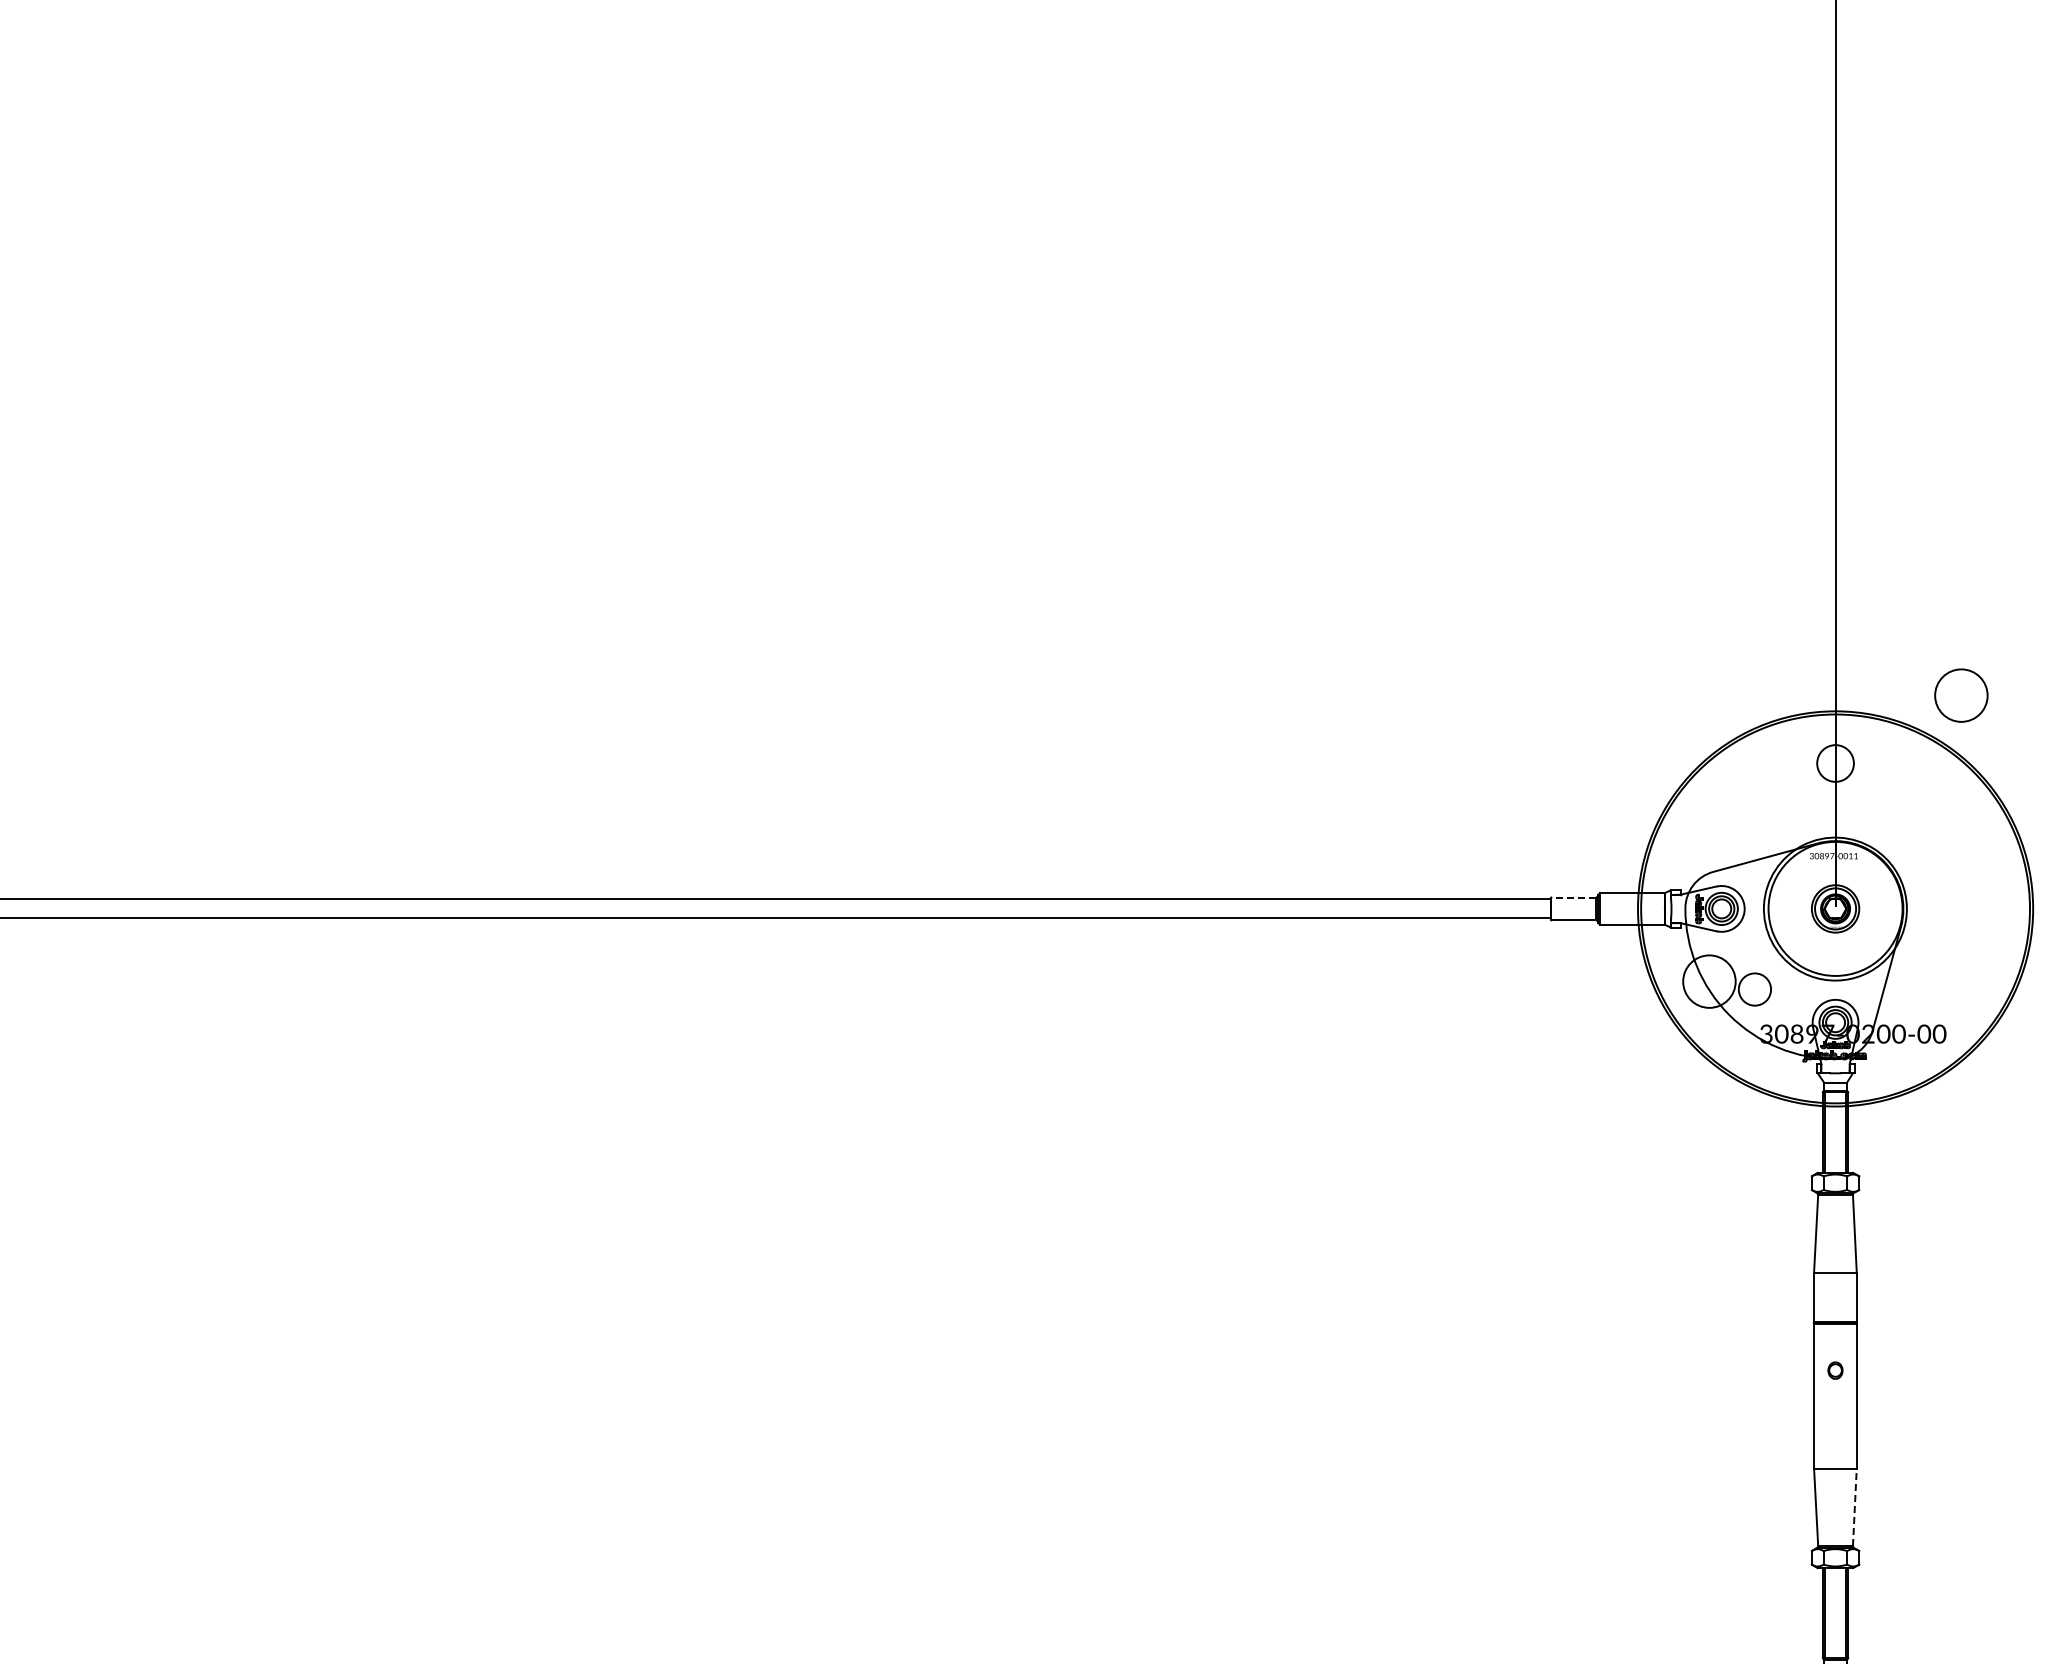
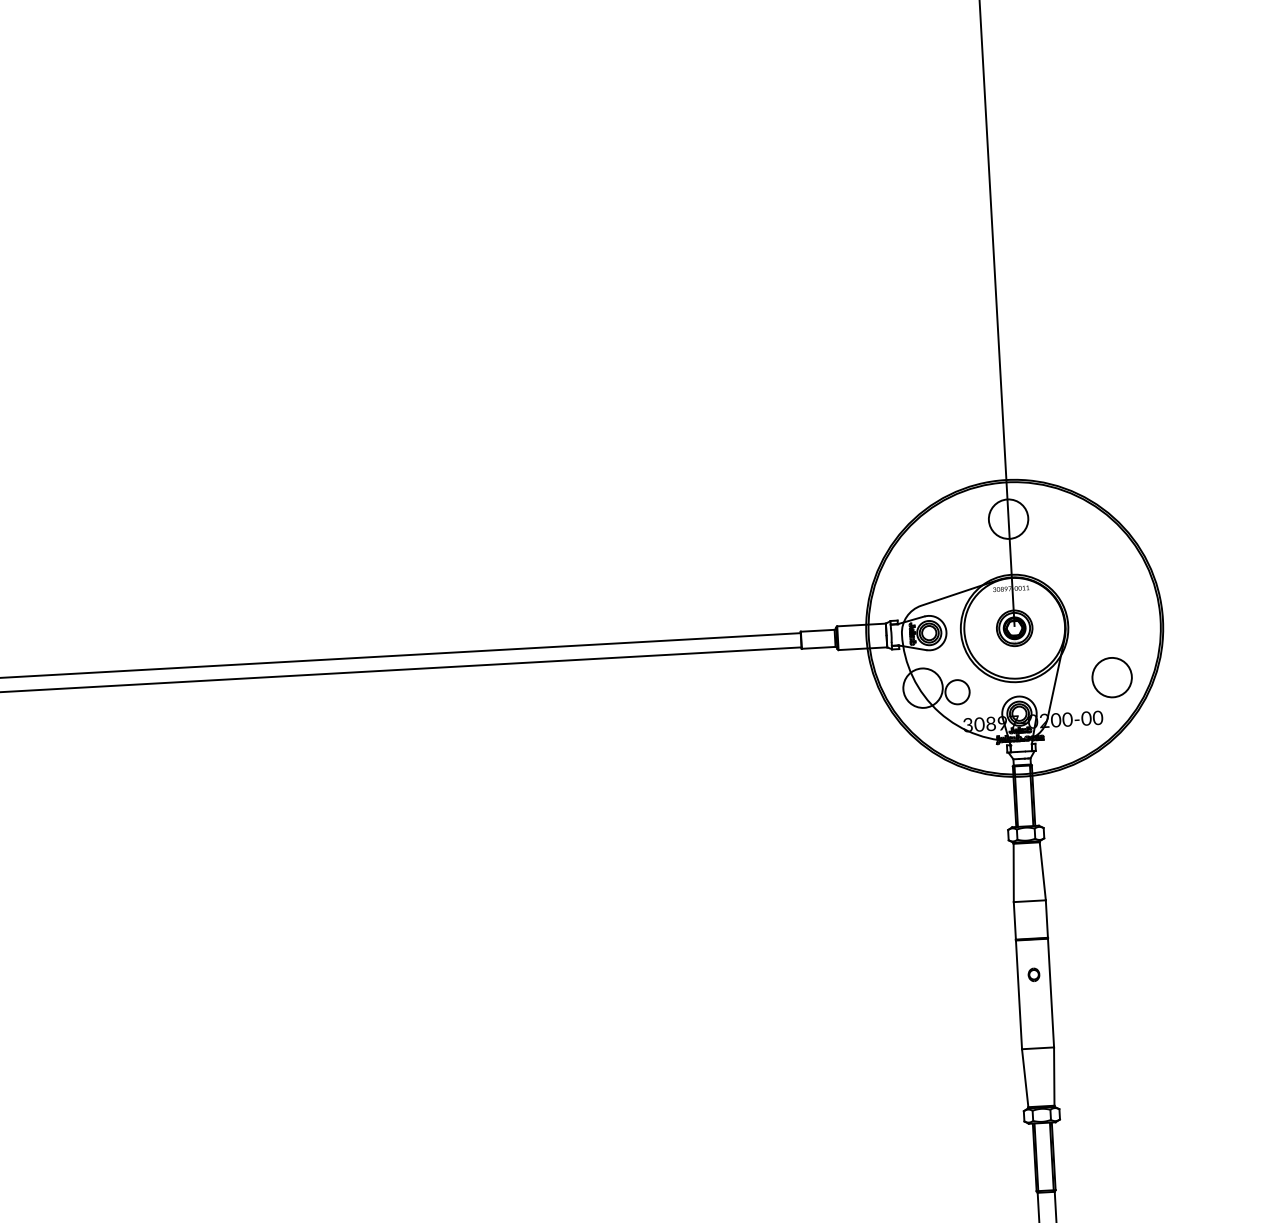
circle: (1961, 695) -> (1112, 677), moved
circle: (1835, 763) -> (1008, 519), size x1.43
line: (1573, 897) -> (817, 630), dashed -> solid
line: (1854, 1507) -> (1054, 1076), dashed -> solid

